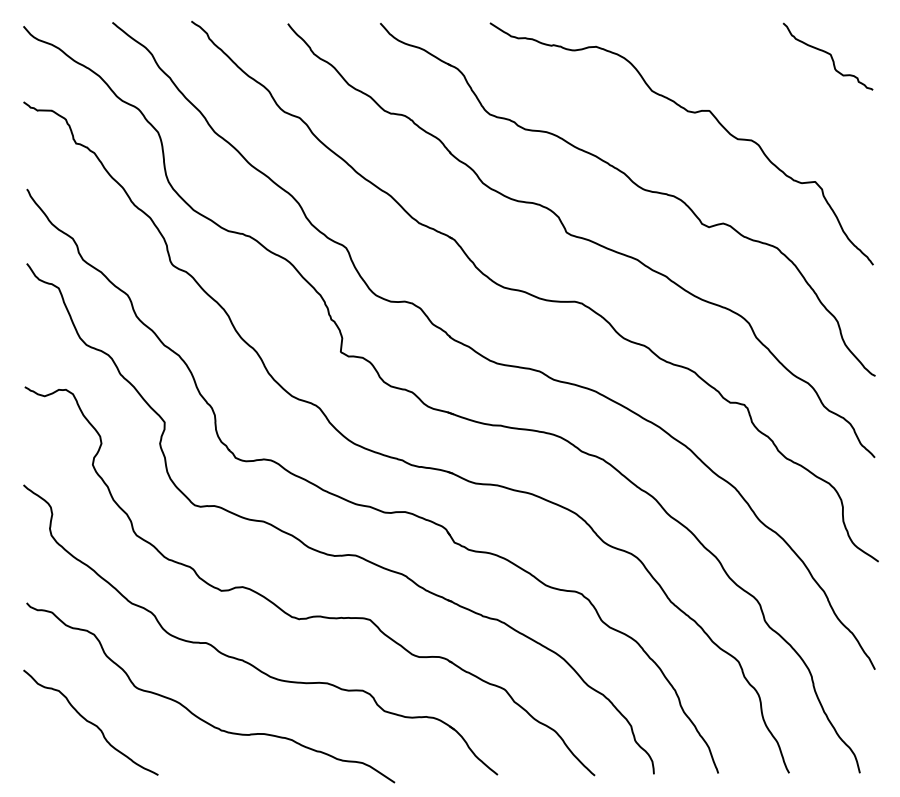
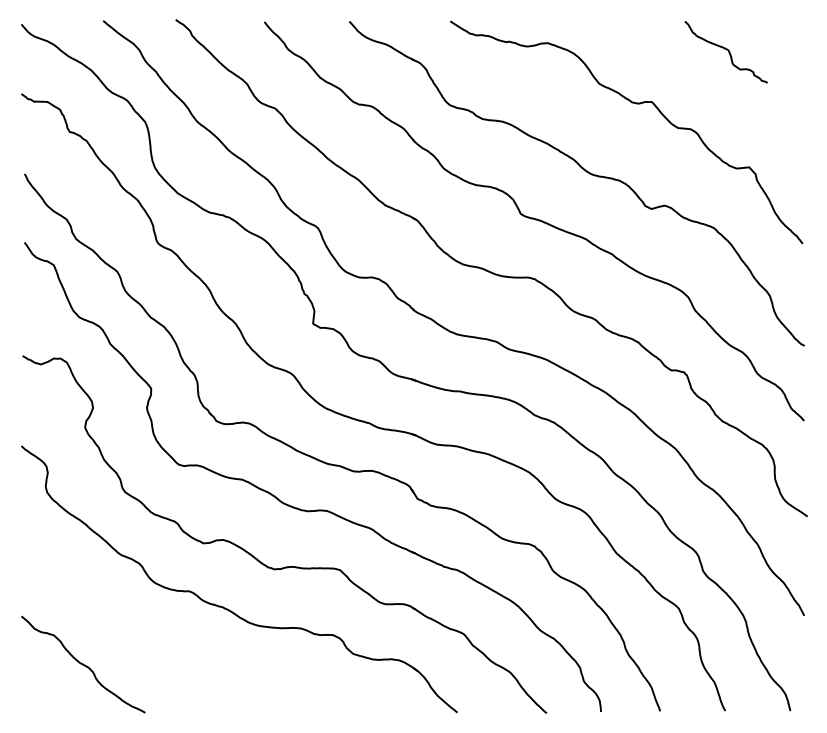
curve: (828, 54) -> (726, 50), moved
curve: (194, 713) -> (178, 656), removed

